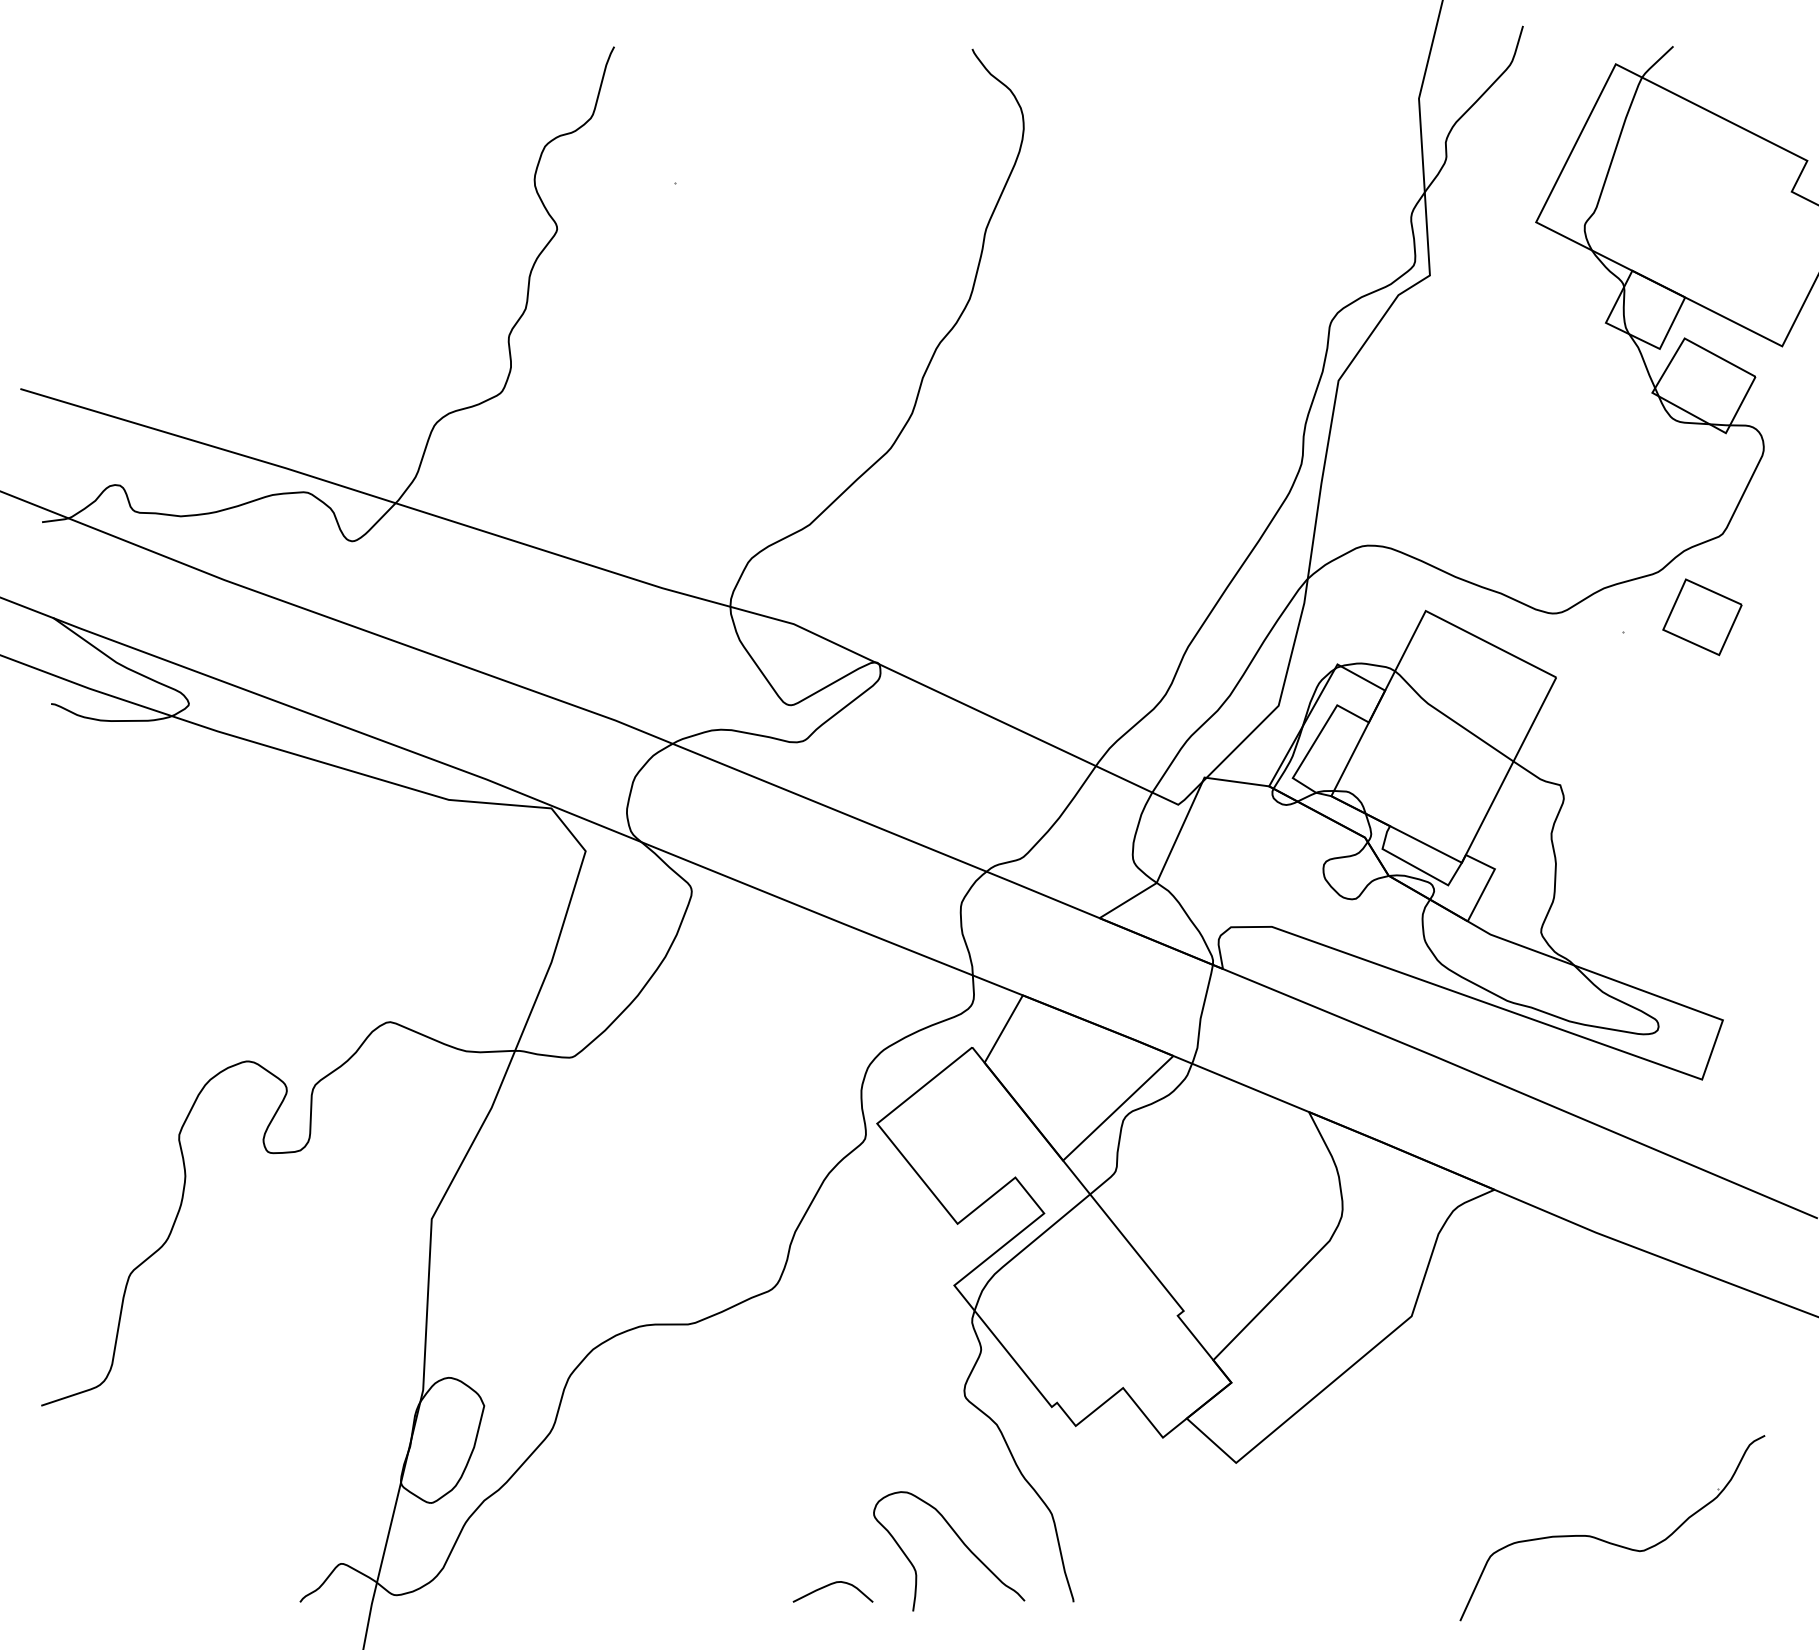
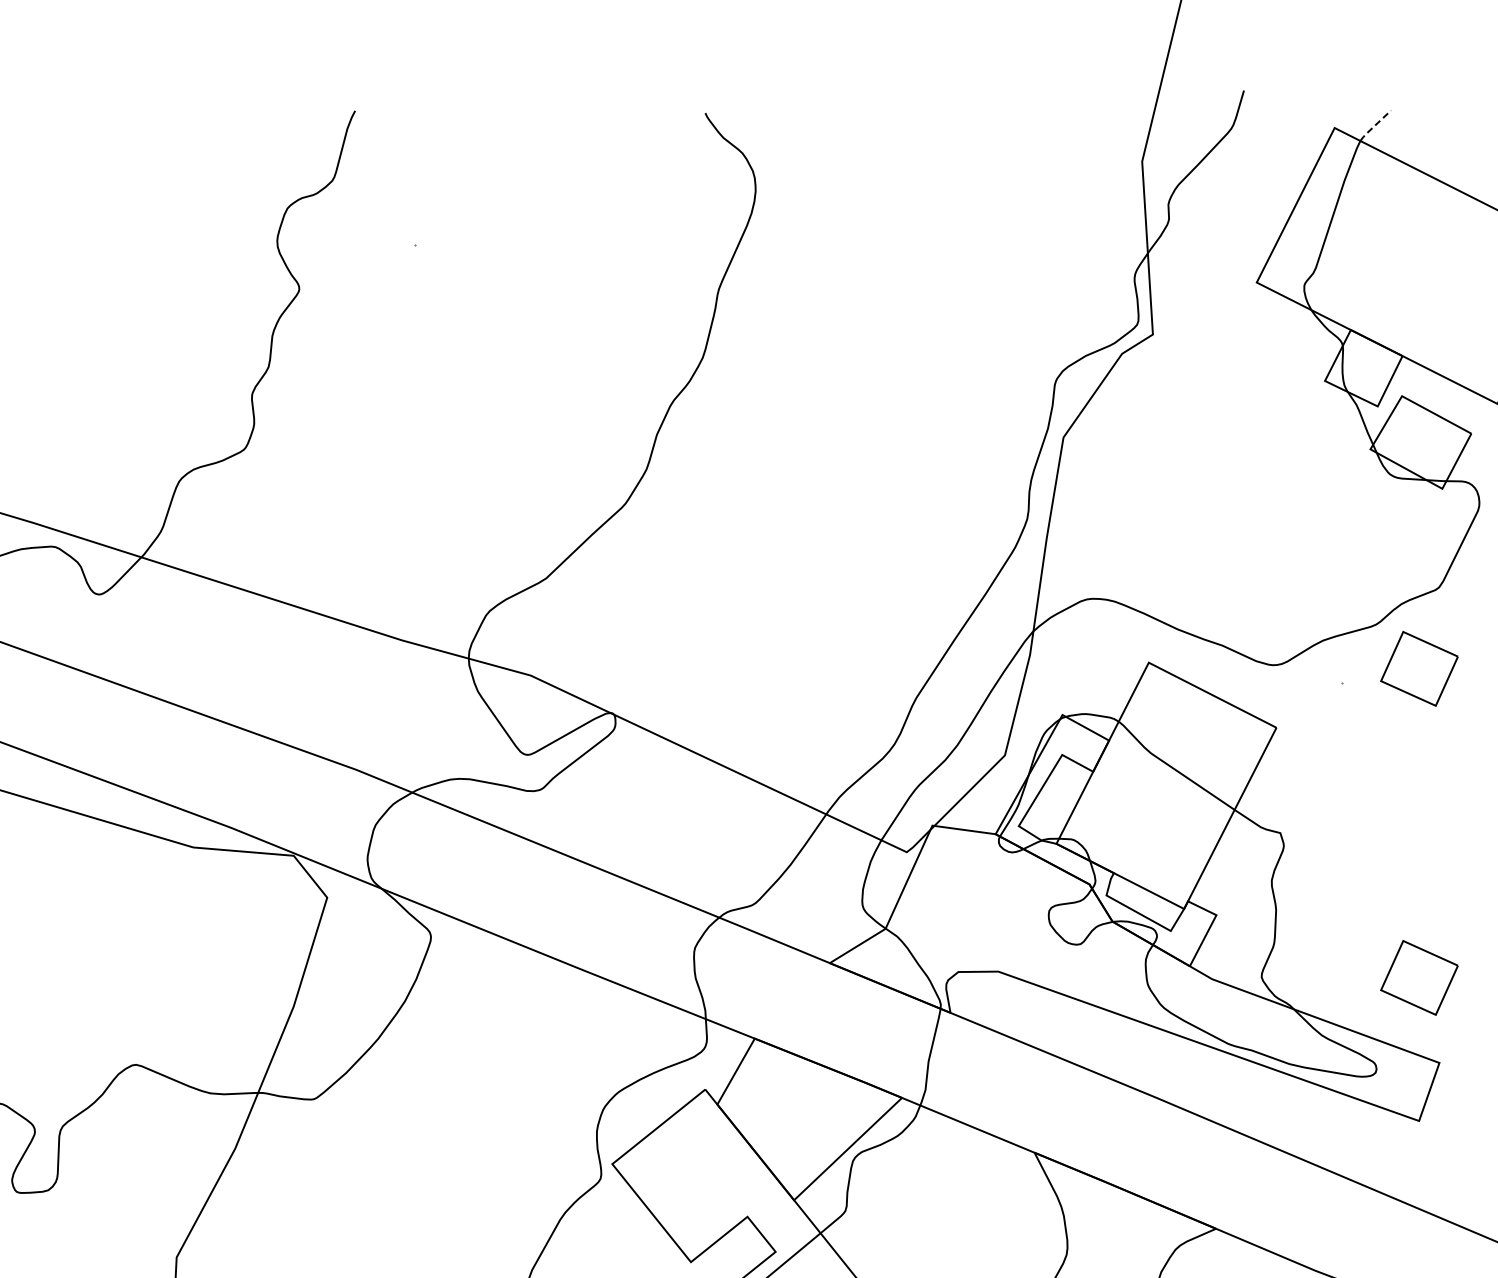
line: (1656, 62) -> (1374, 126), solid -> dashed
part: (1702, 933) -> (1419, 978), added

